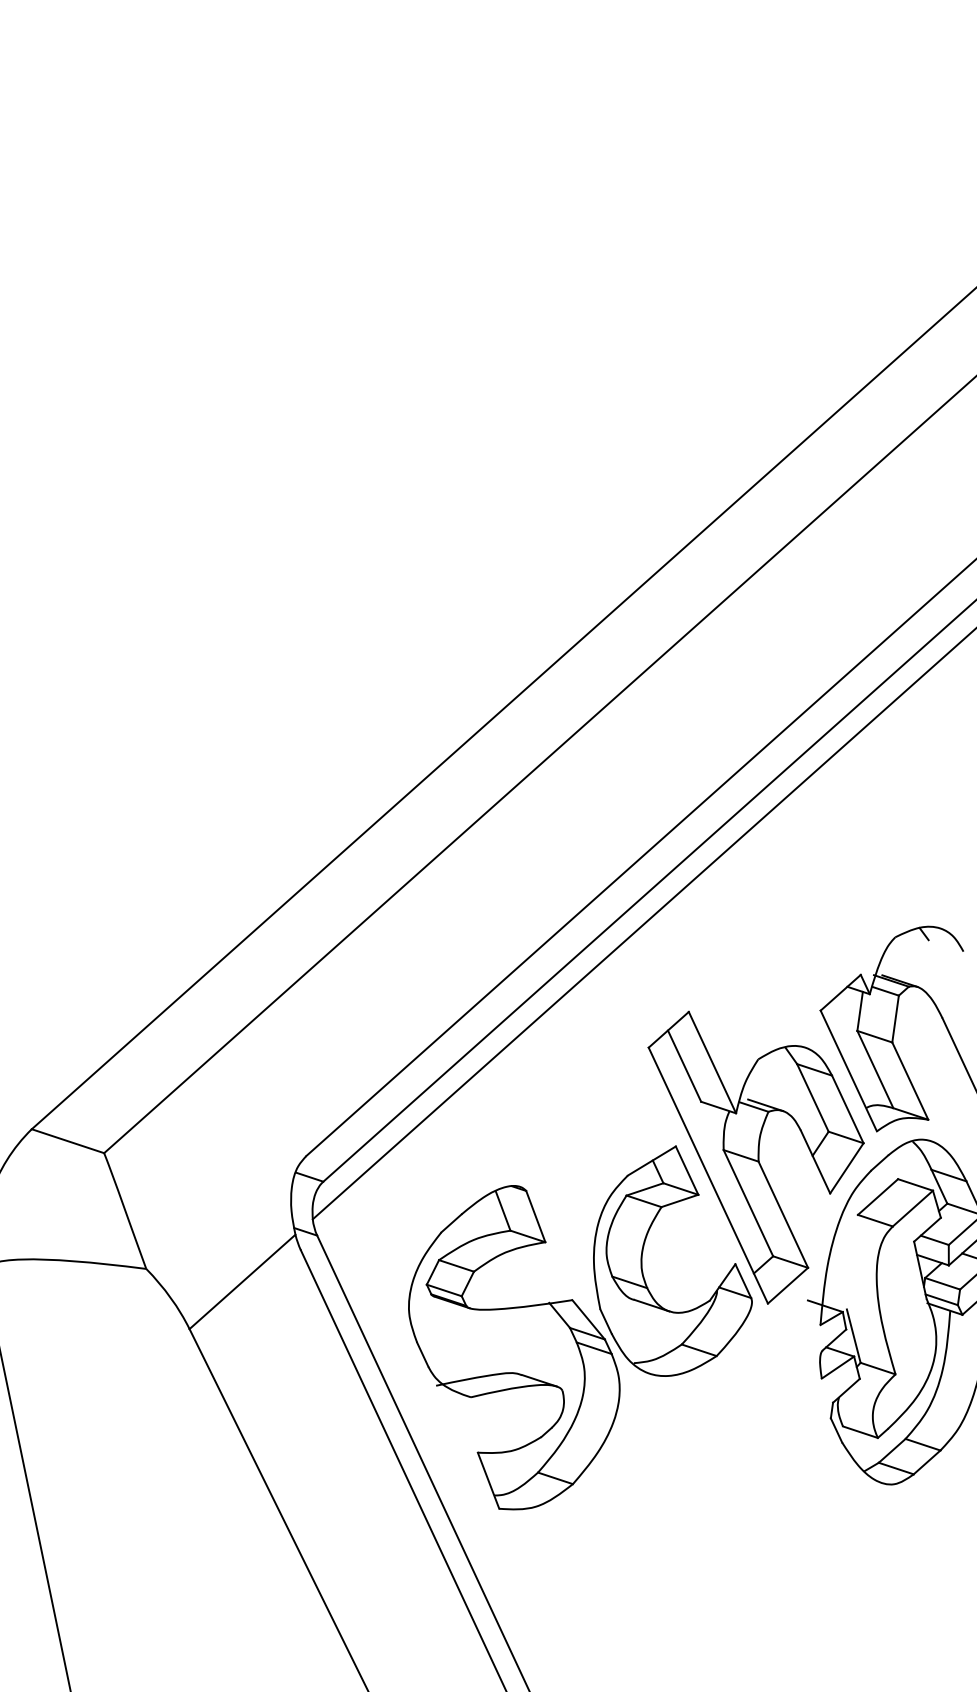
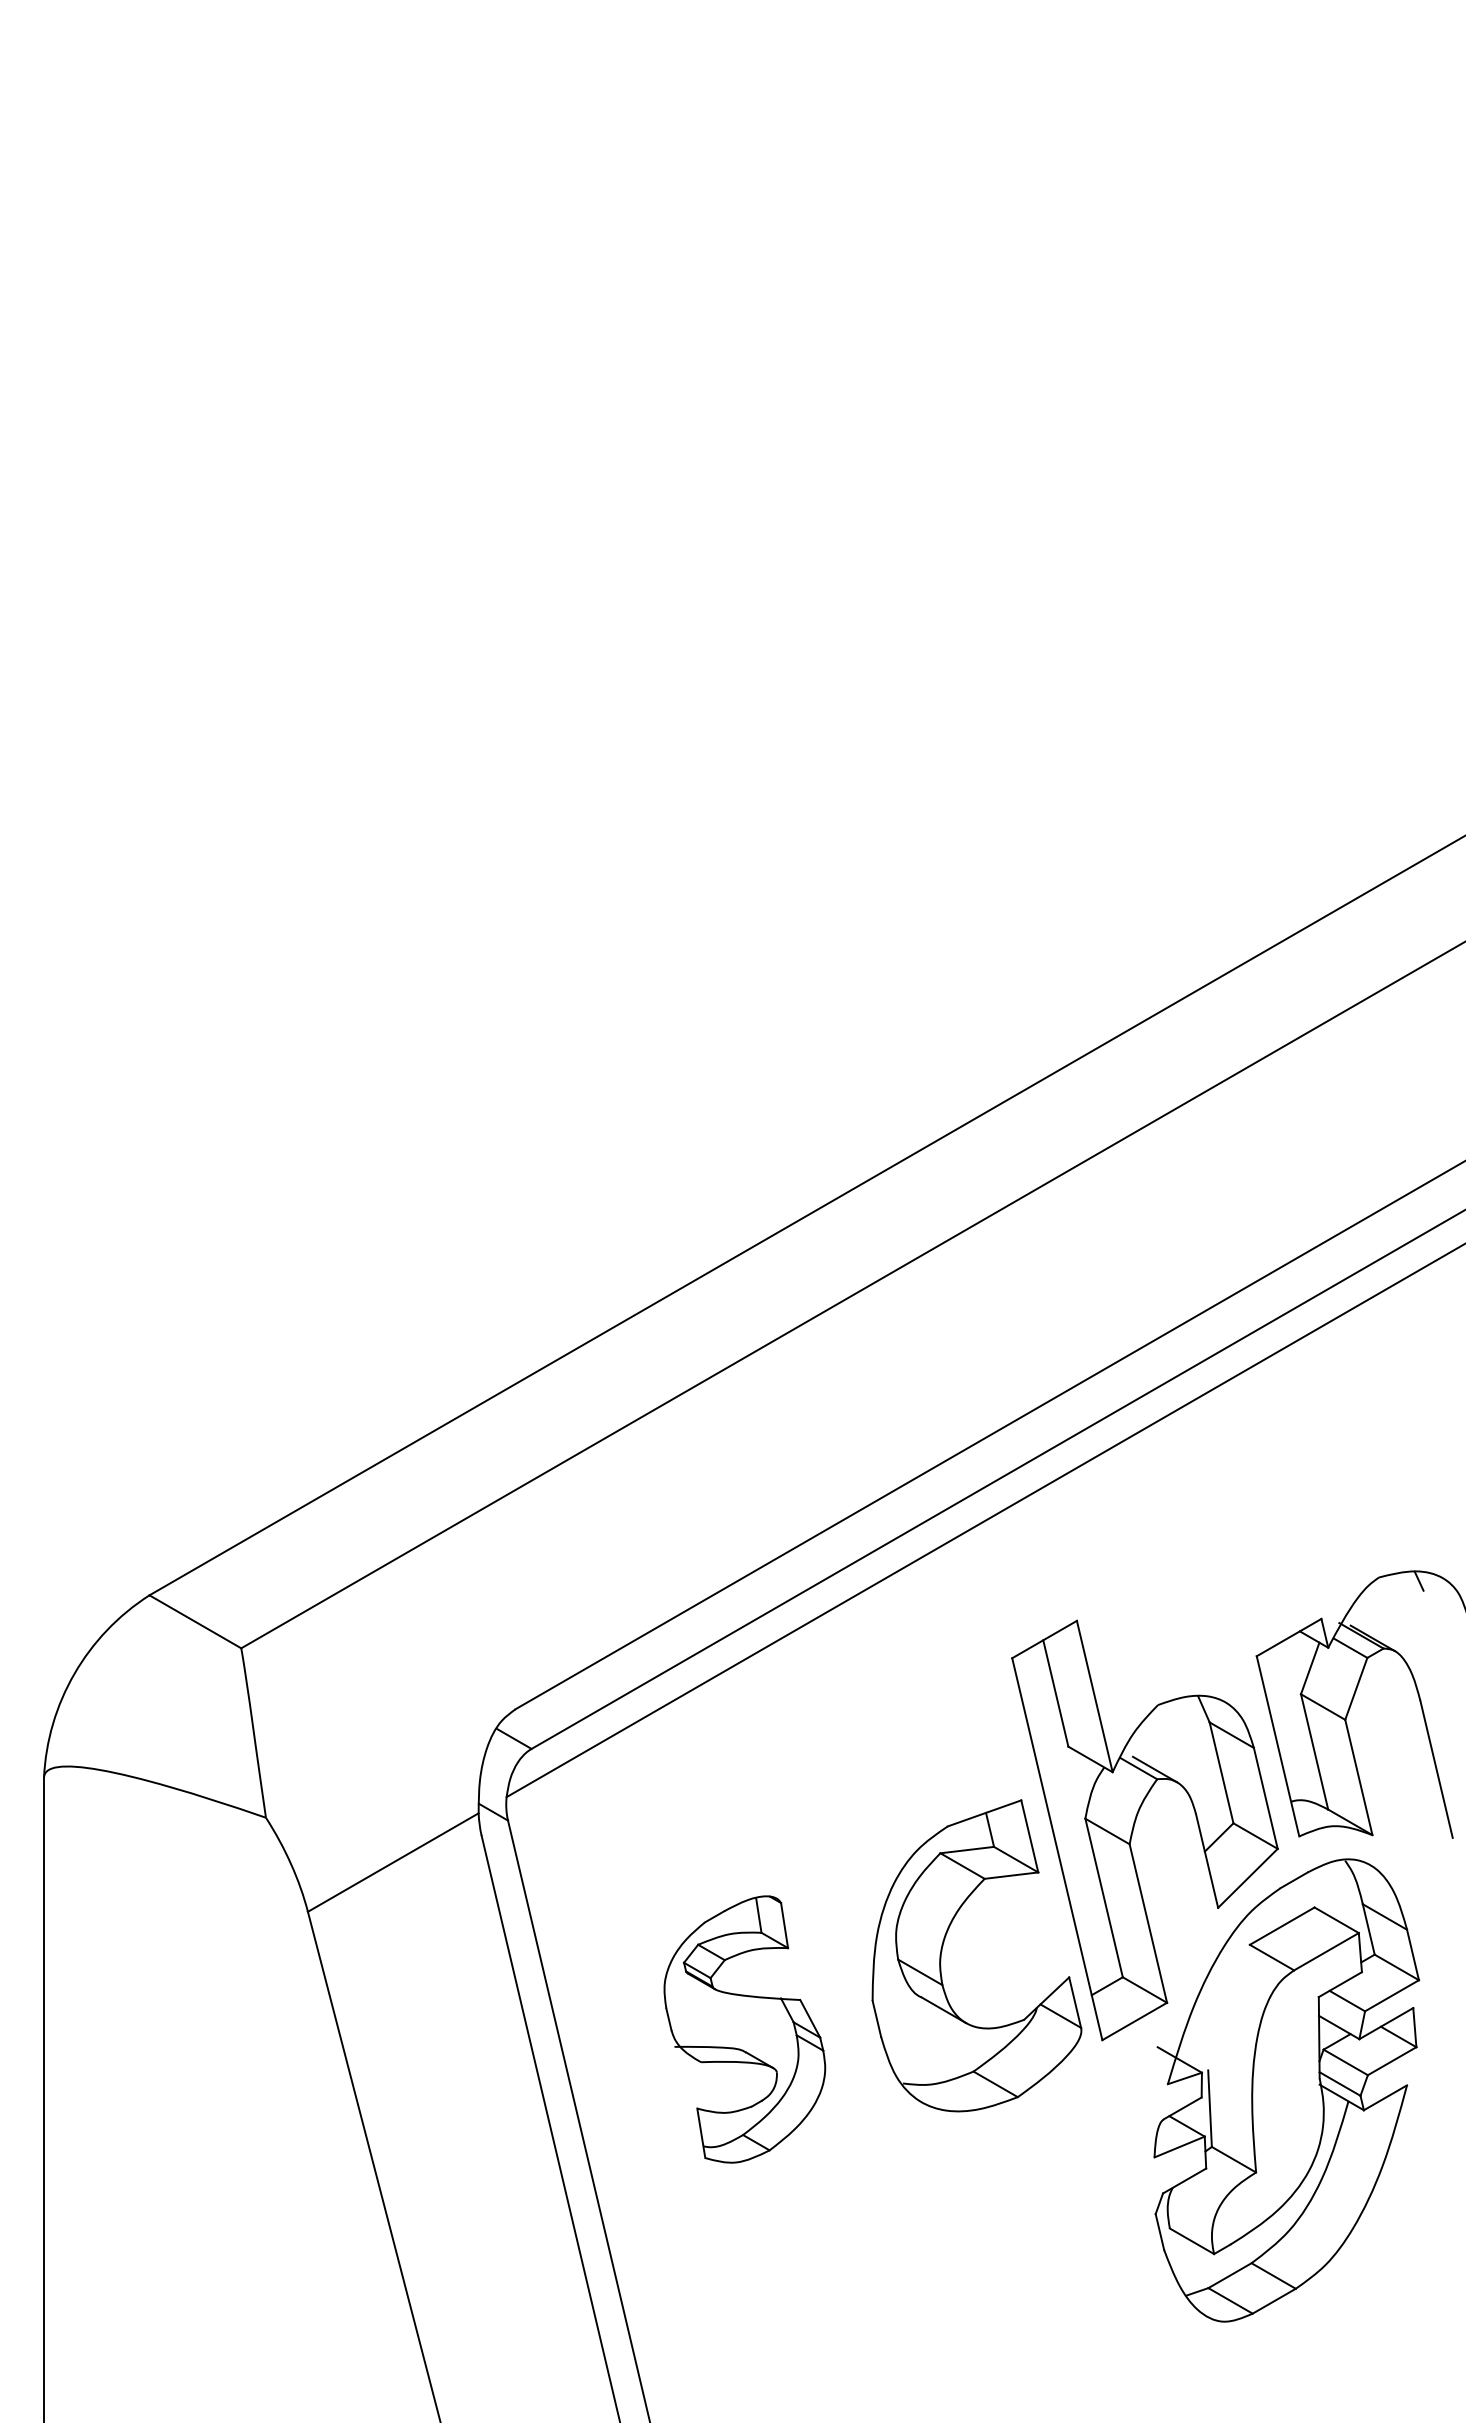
part: (514, 1348) -> (744, 2029), size x0.6

